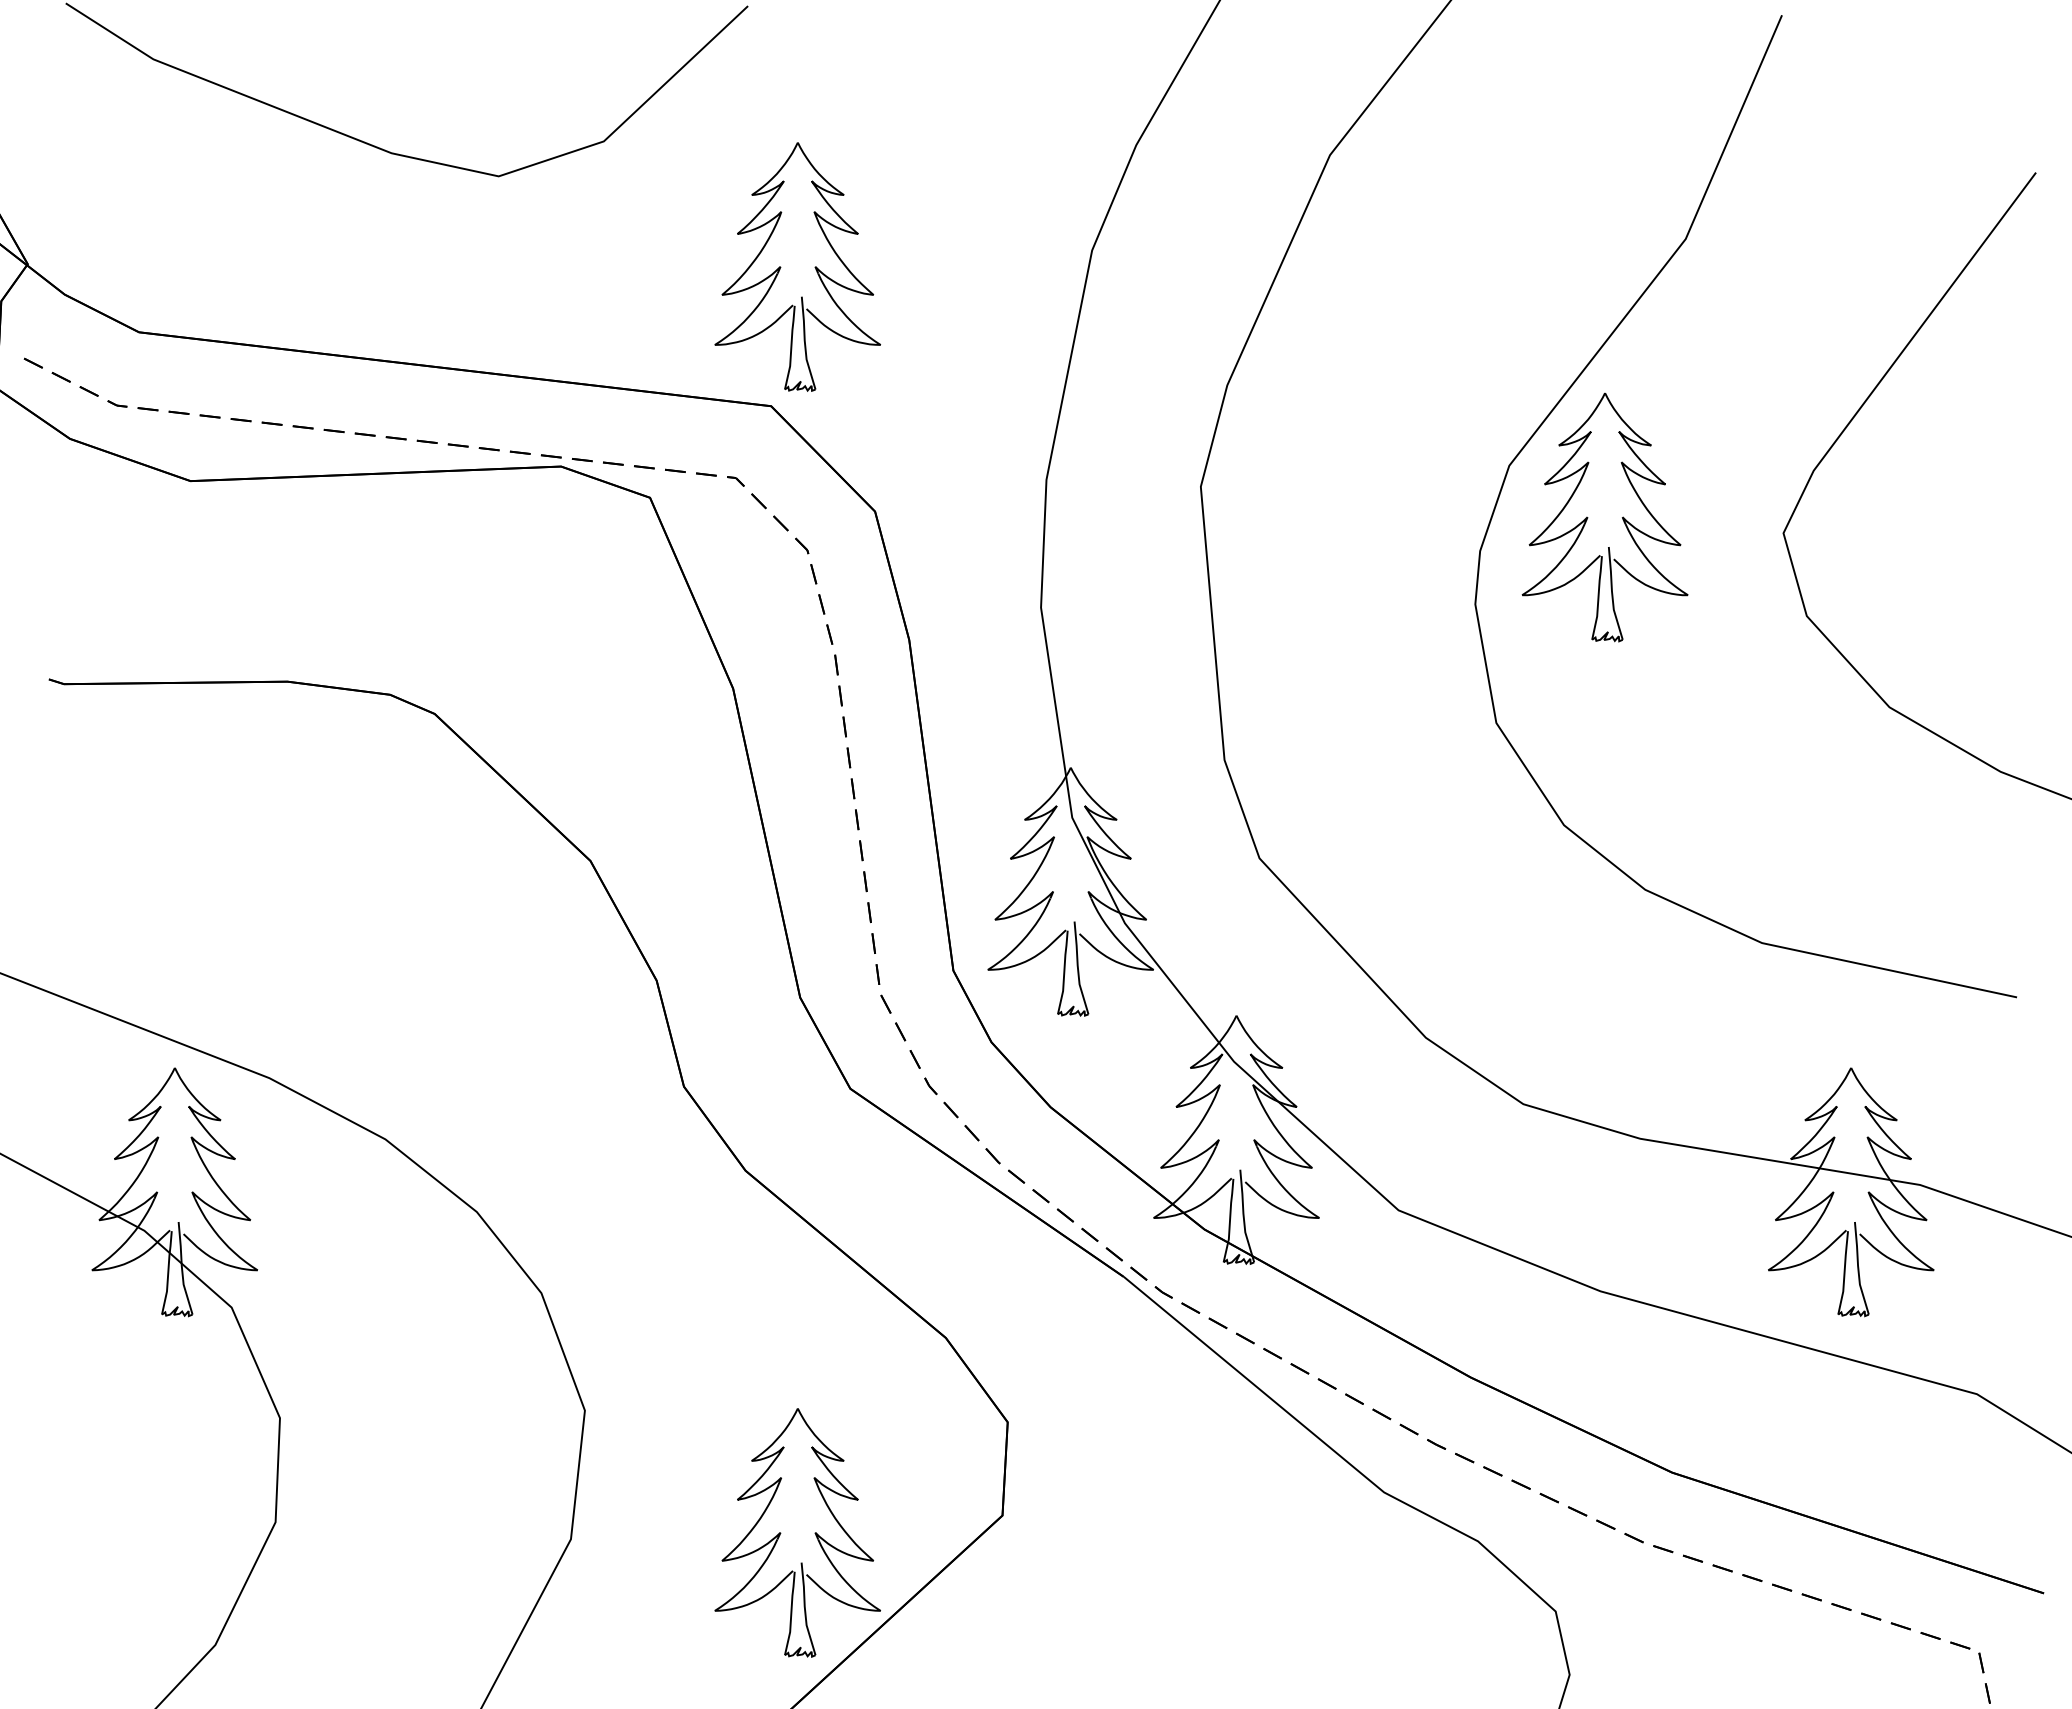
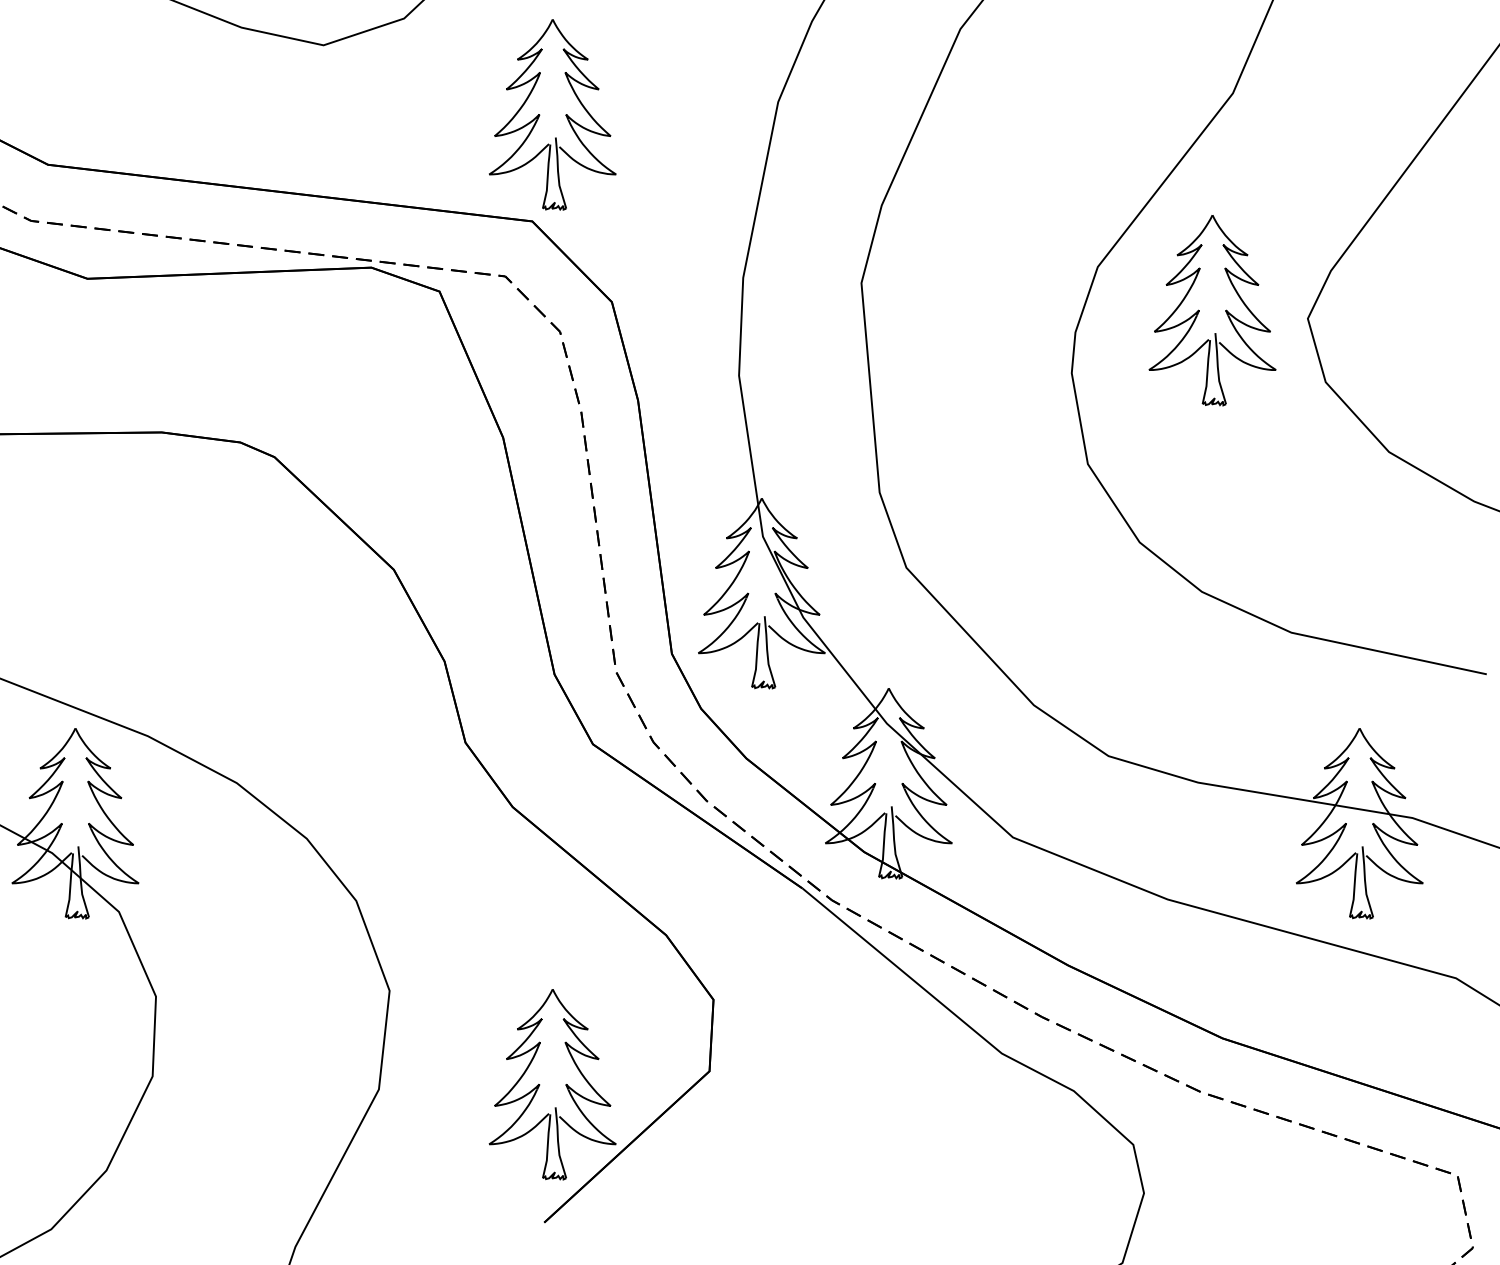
part: (1588, 517) -> (1199, 310), moved

